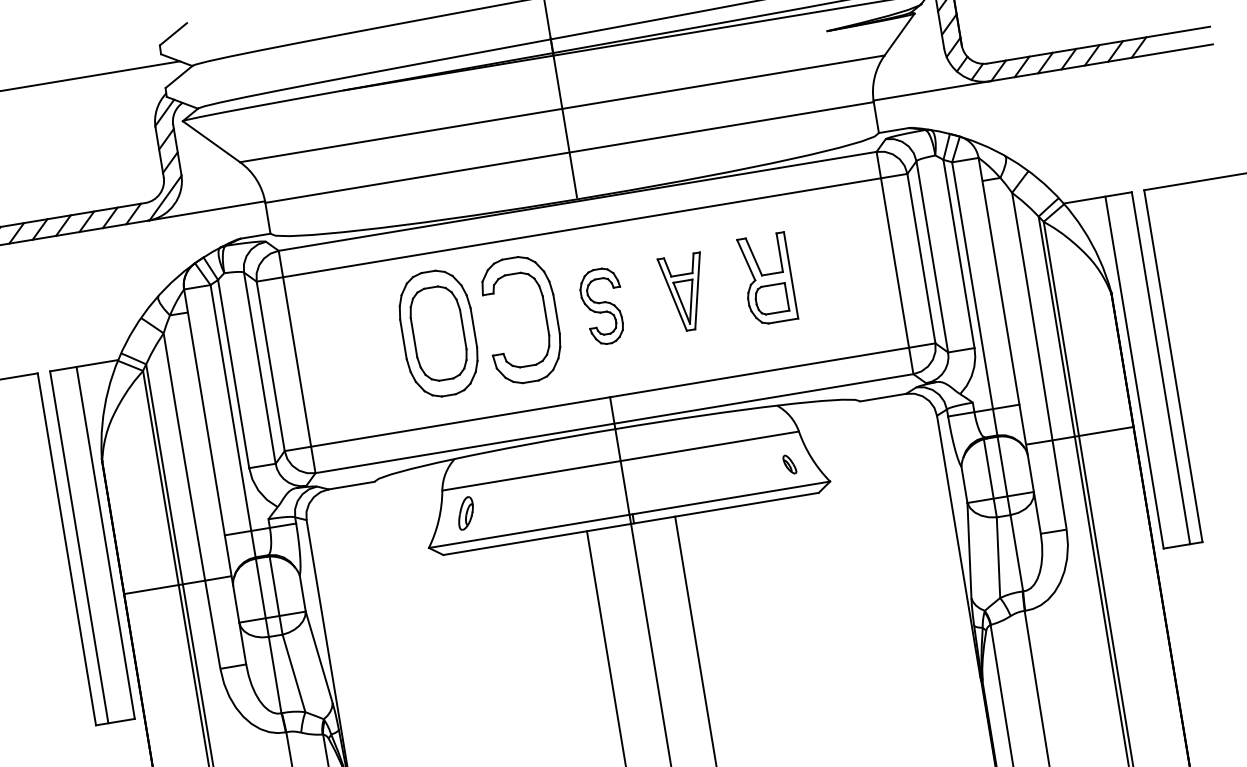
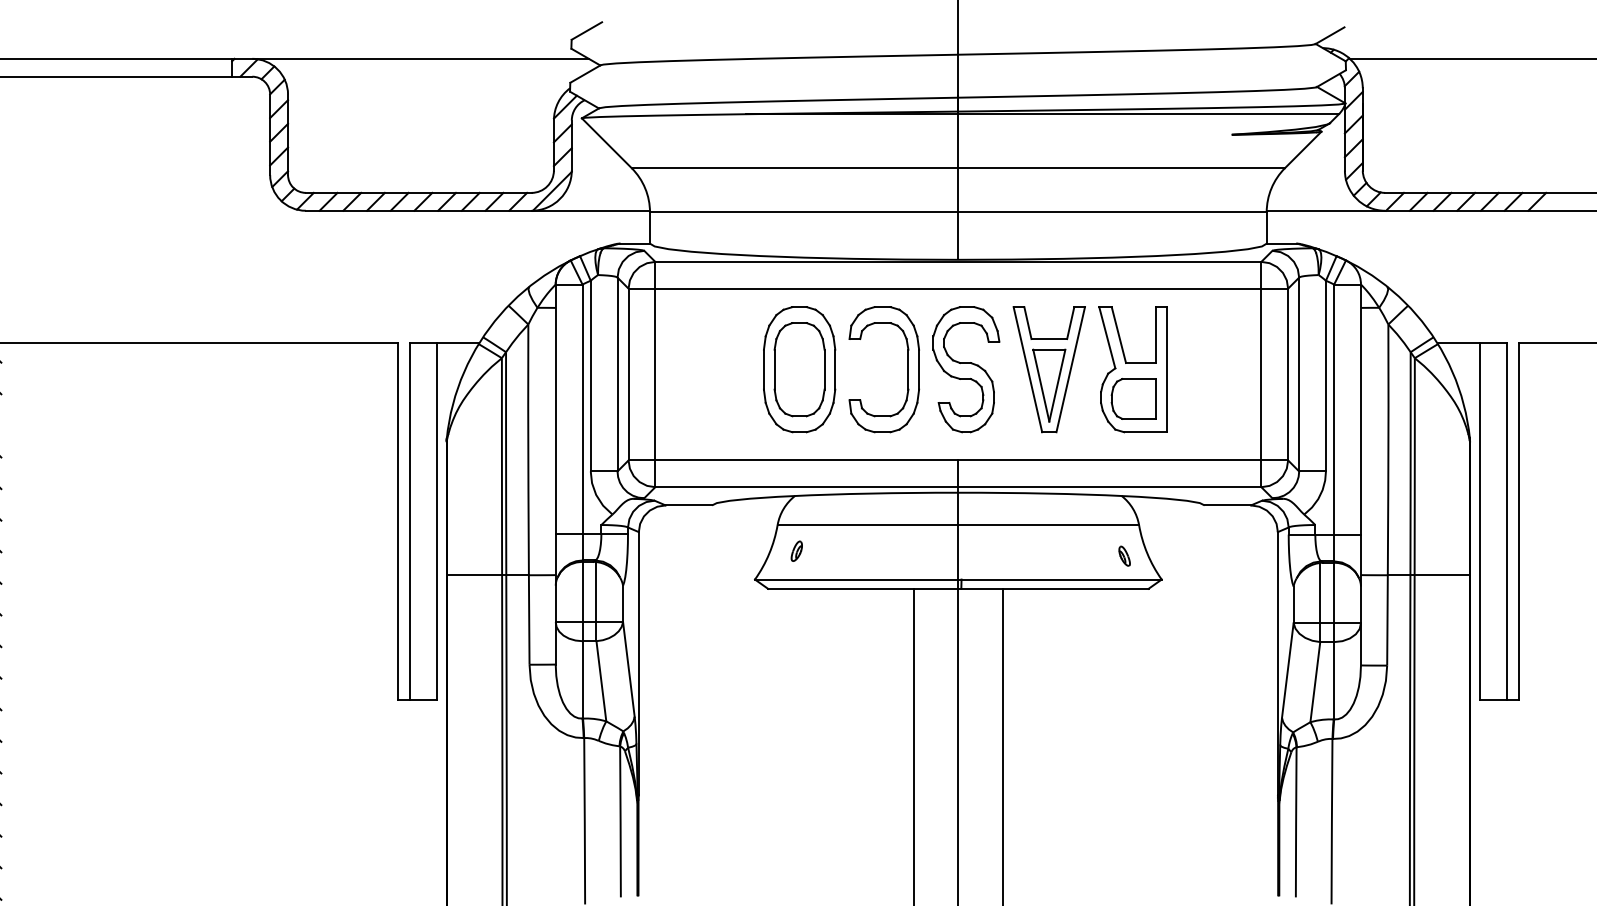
part: (767, 279) -> (1132, 369), size x1.43
part: (684, 292) -> (1048, 369), size x1.67
part: (603, 306) -> (966, 369), size x1.67
part: (465, 512) -> (796, 550), size x0.62

